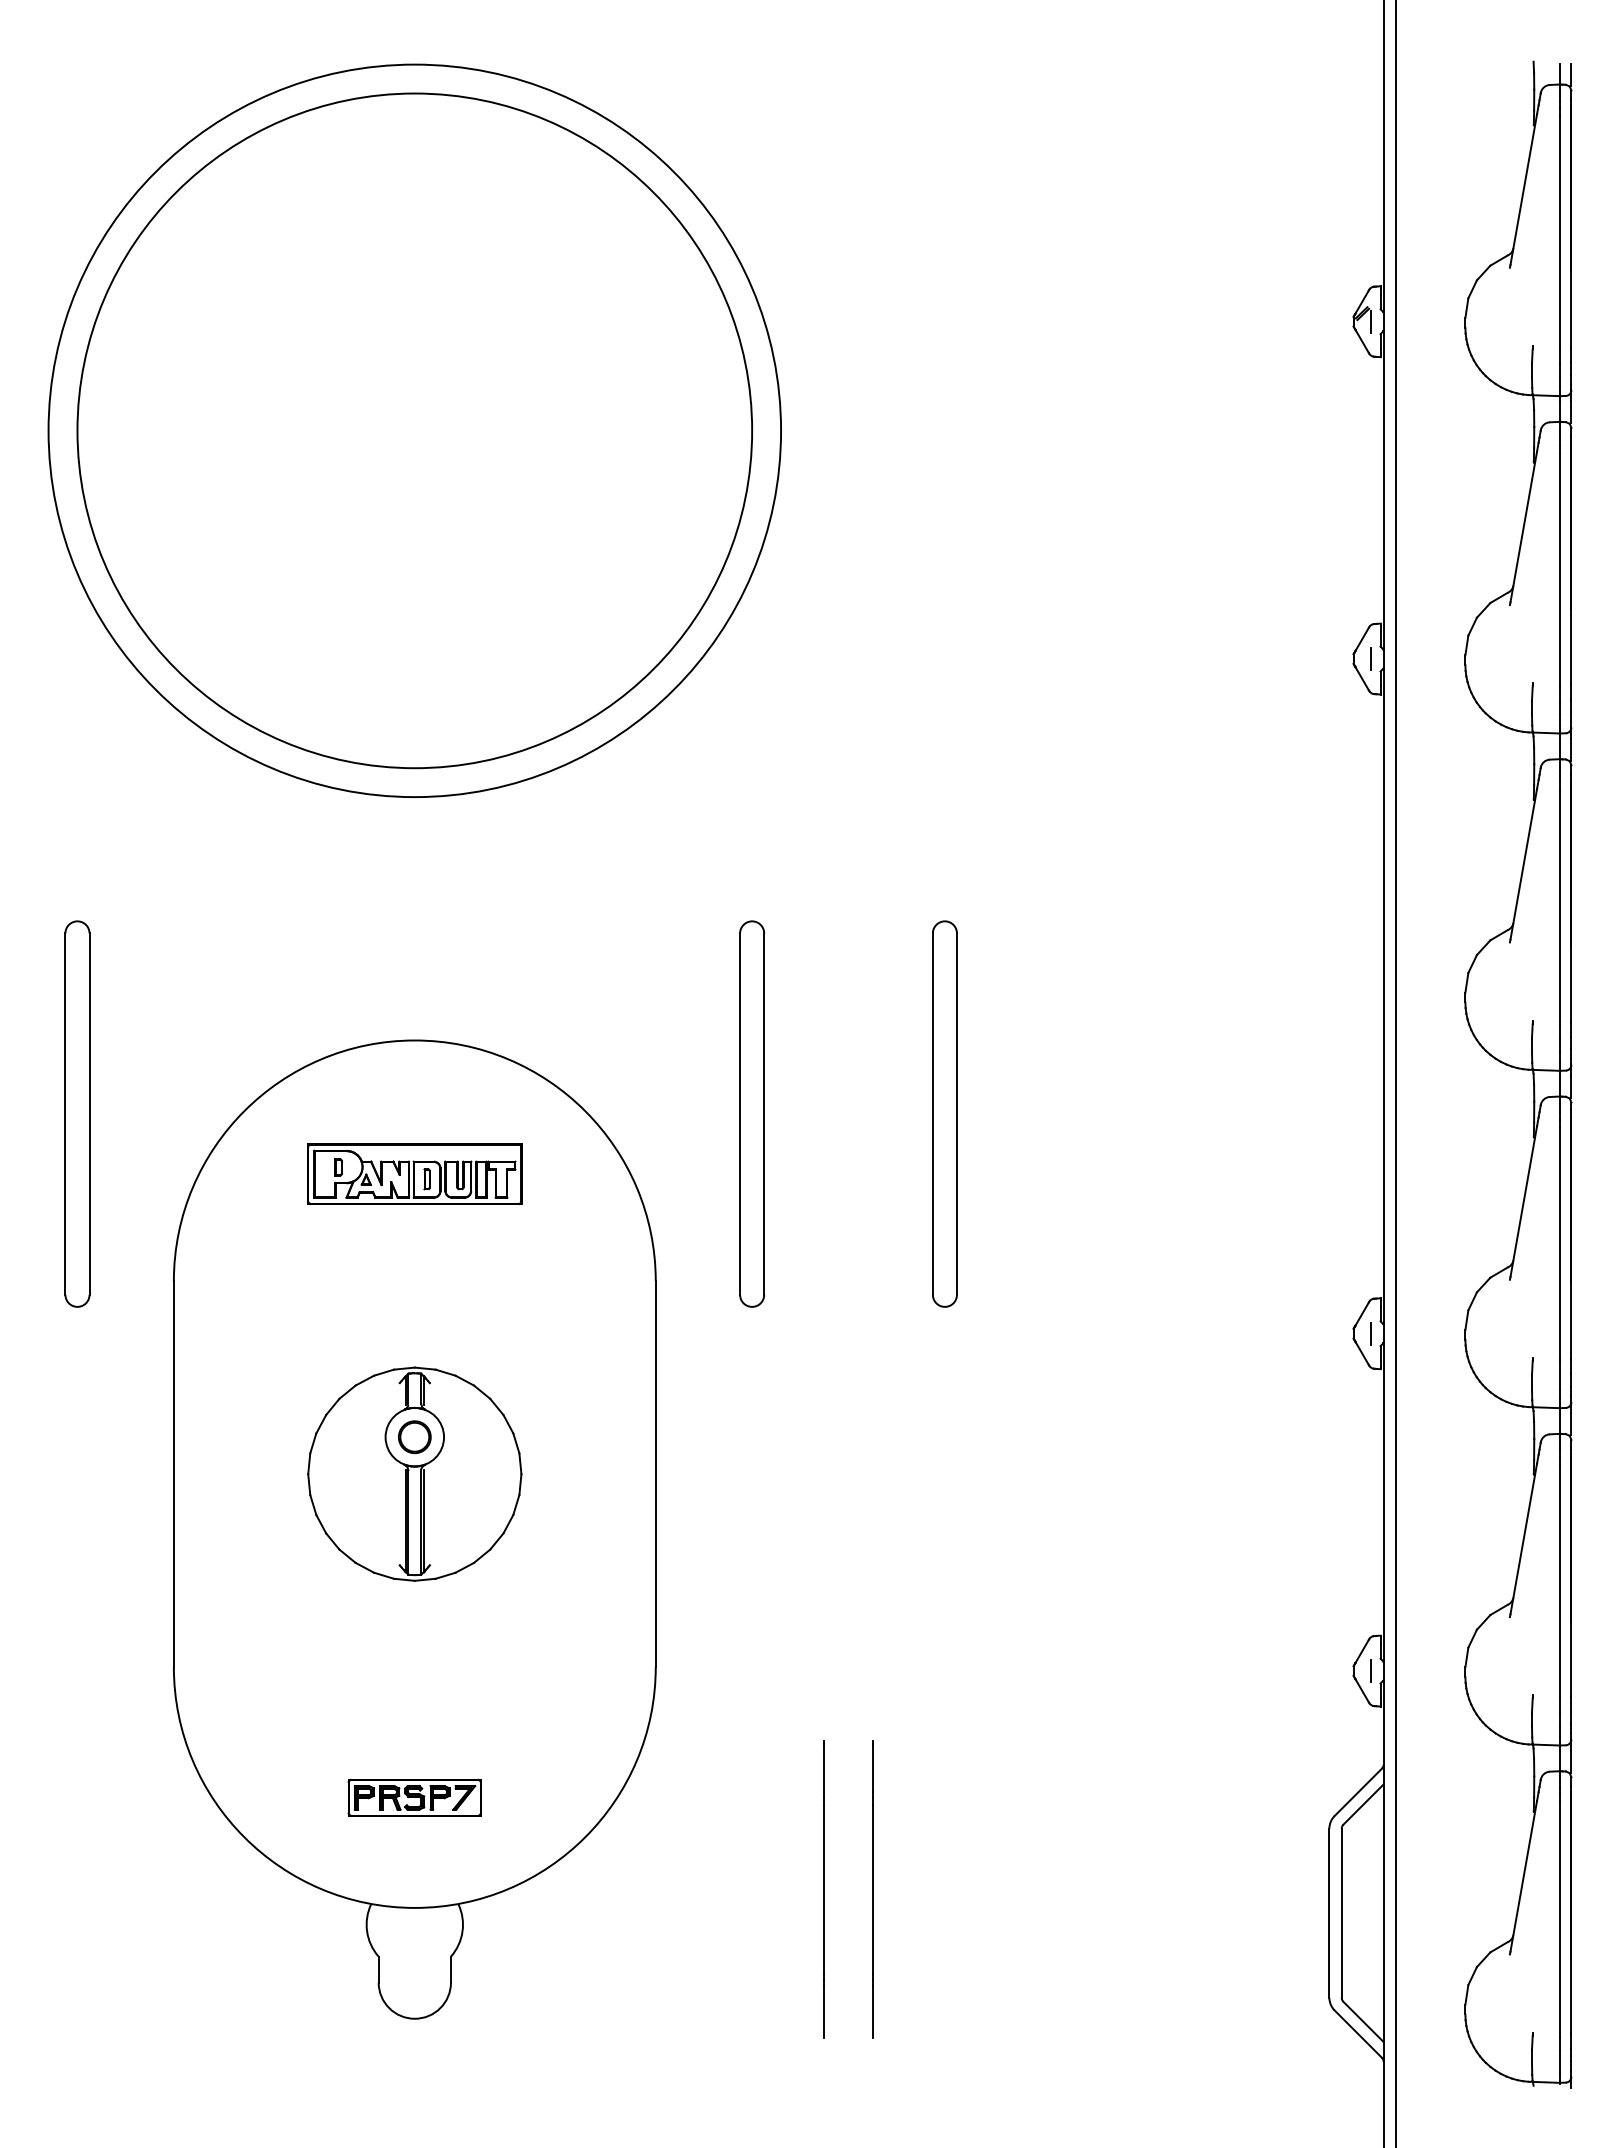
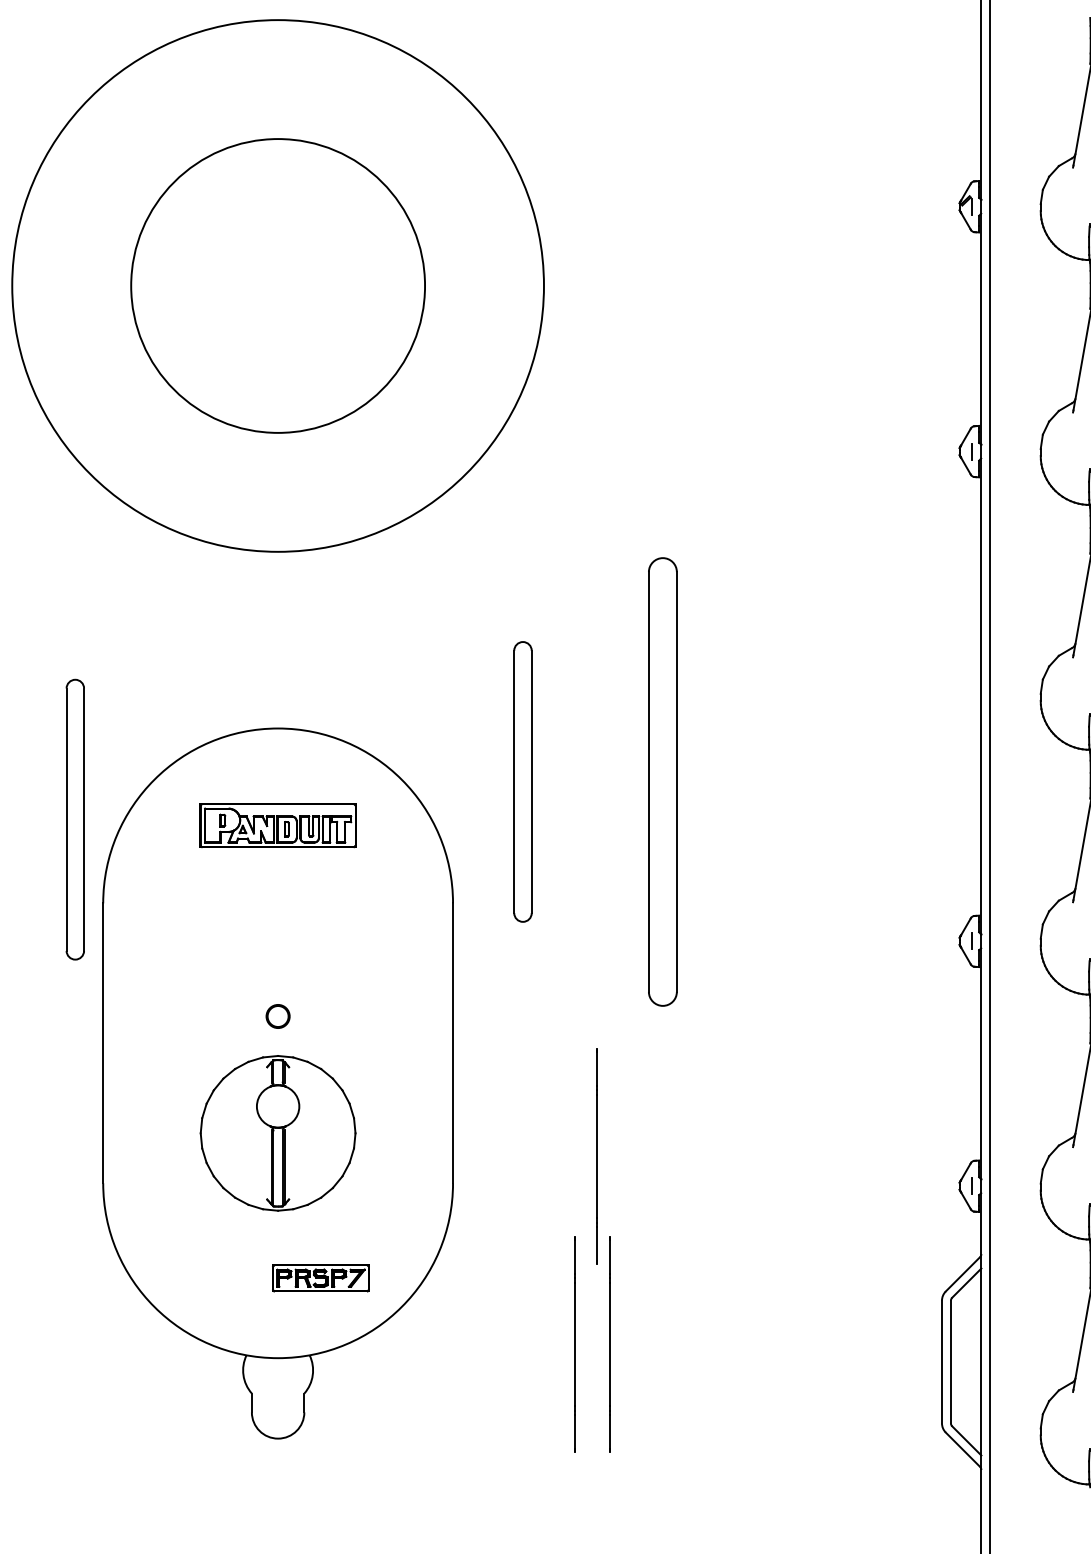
circle: (414, 430) -> (277, 285), size x0.6
part: (77, 1113) -> (75, 819), moved
part: (944, 1113) -> (662, 781), size x1.6
part: (414, 1473) -> (277, 1132), moved
line: (853, 1630) -> (596, 1156), added
part: (414, 1797) -> (320, 1278), moved

